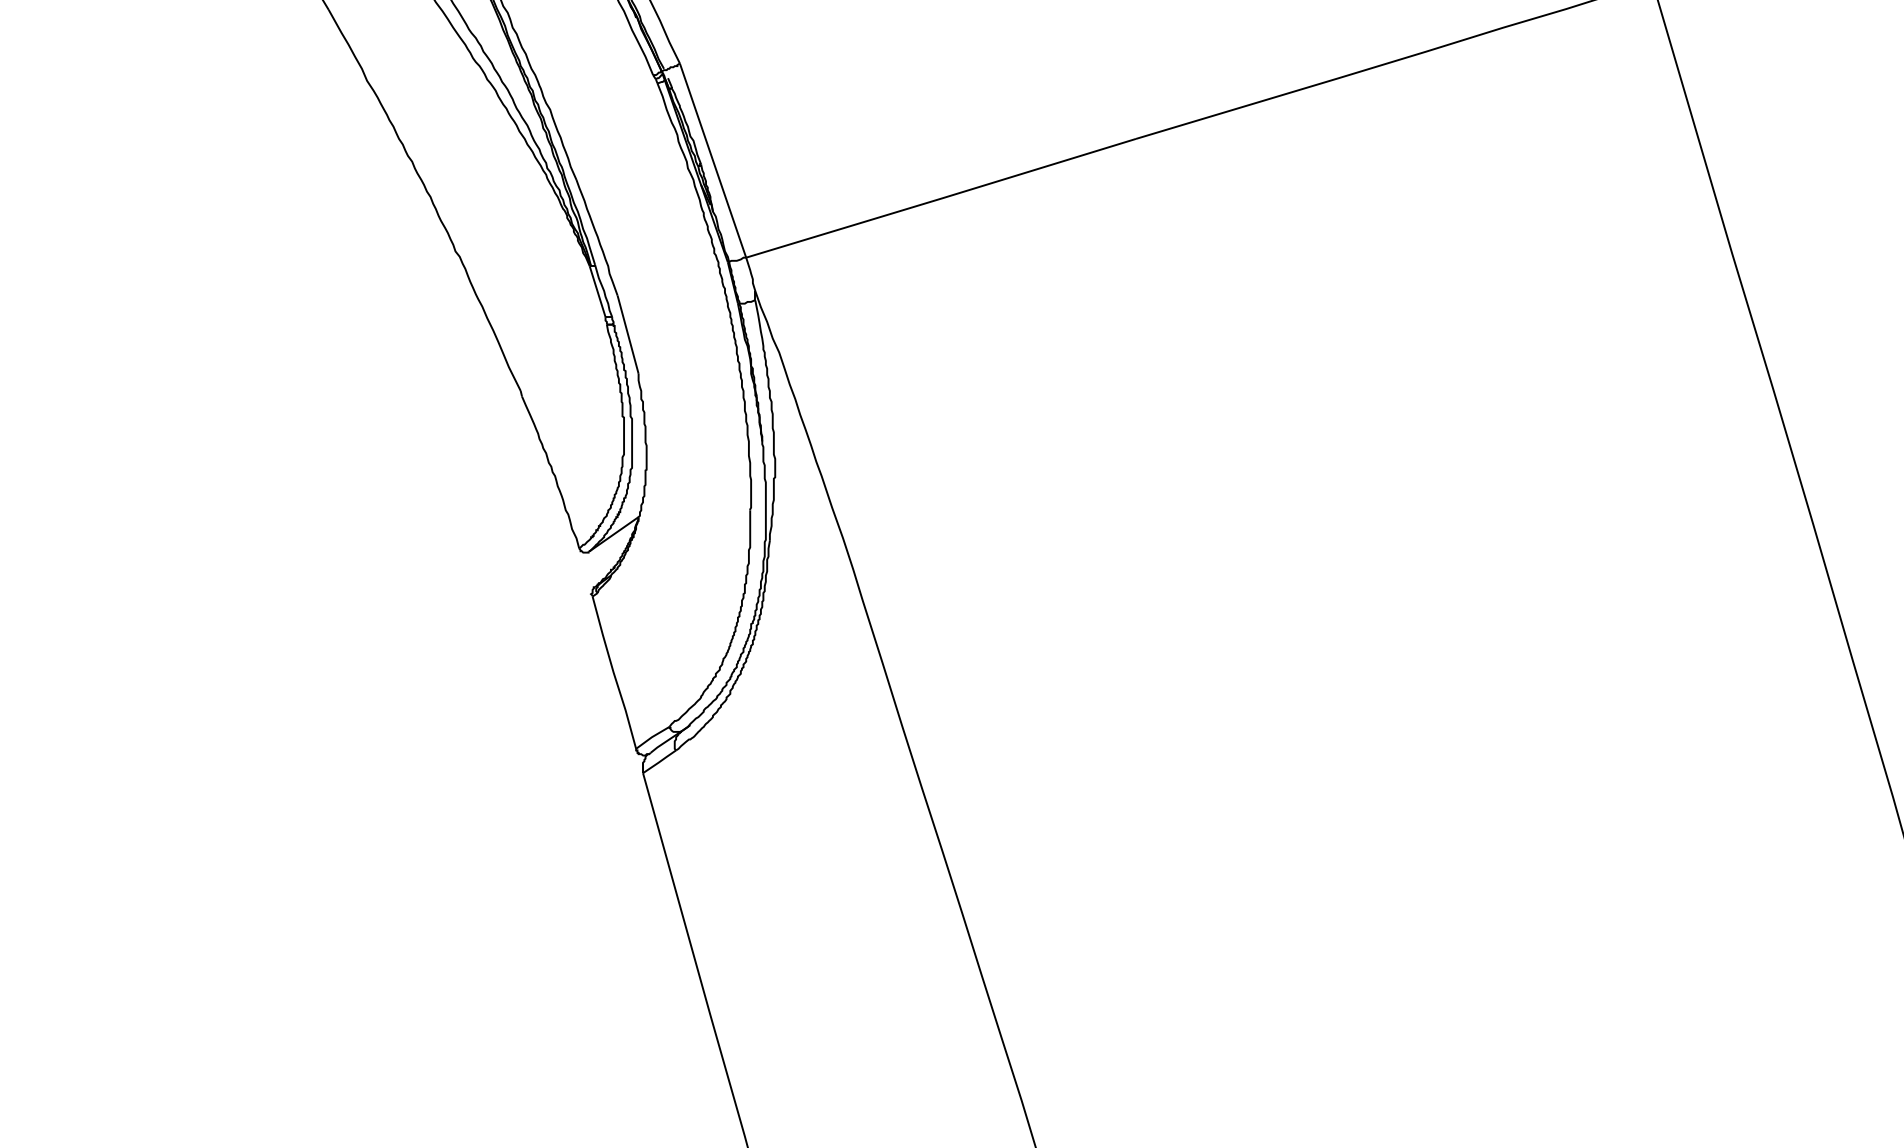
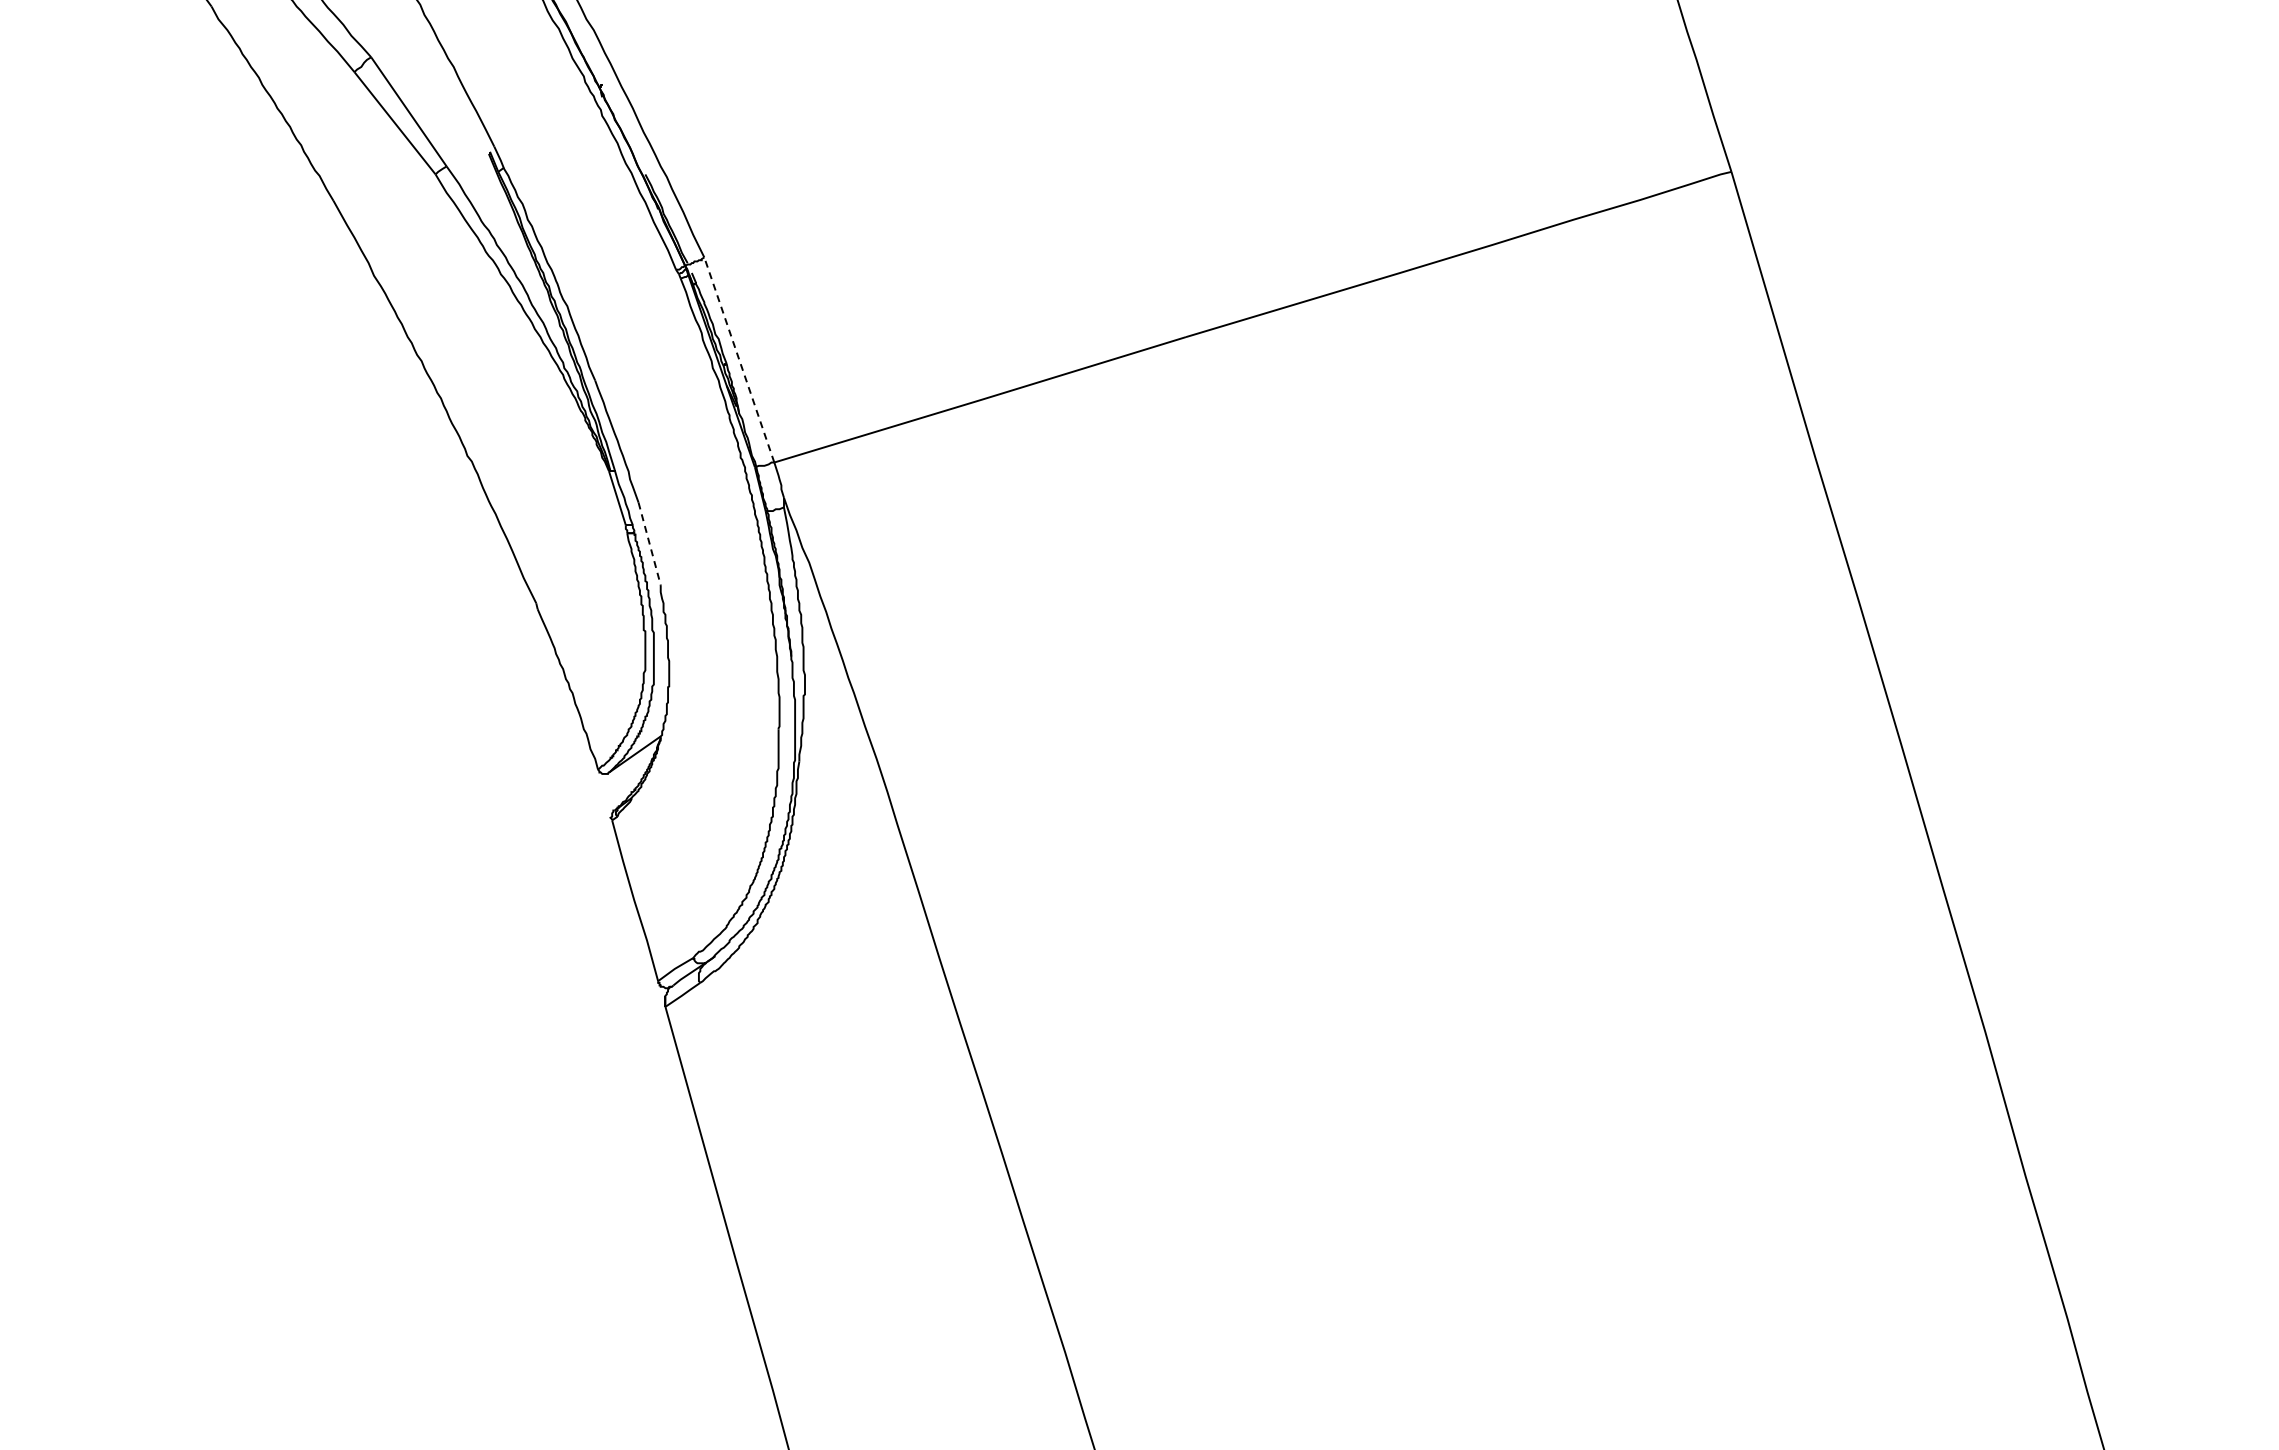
line: (713, 160) -> (739, 359), solid -> dashed
line: (627, 334) -> (649, 543), solid -> dashed

